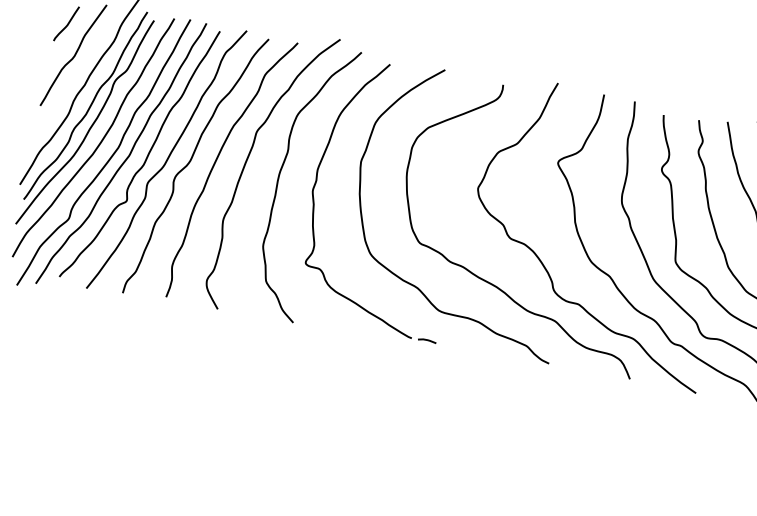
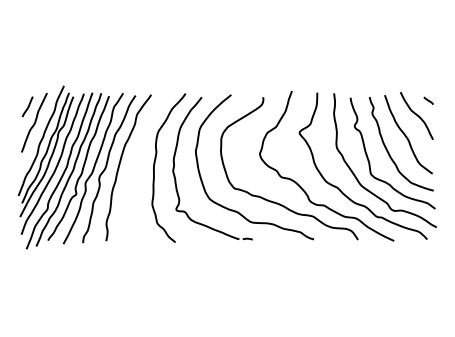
curve: (248, 162) -> (136, 162), removed

